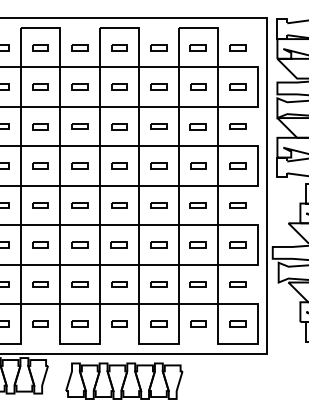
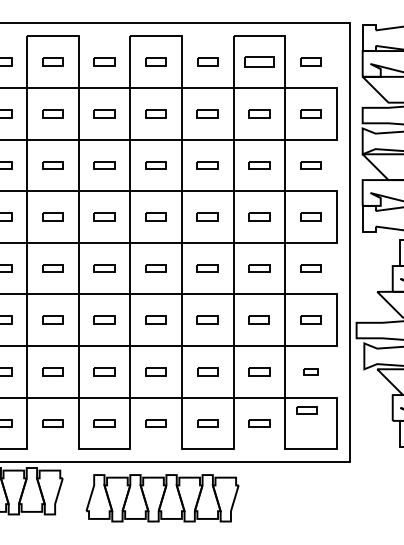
part: (197, 47) -> (258, 62), size x1.4
part: (237, 284) -> (310, 371), size x0.7
part: (237, 323) -> (306, 409), moved

